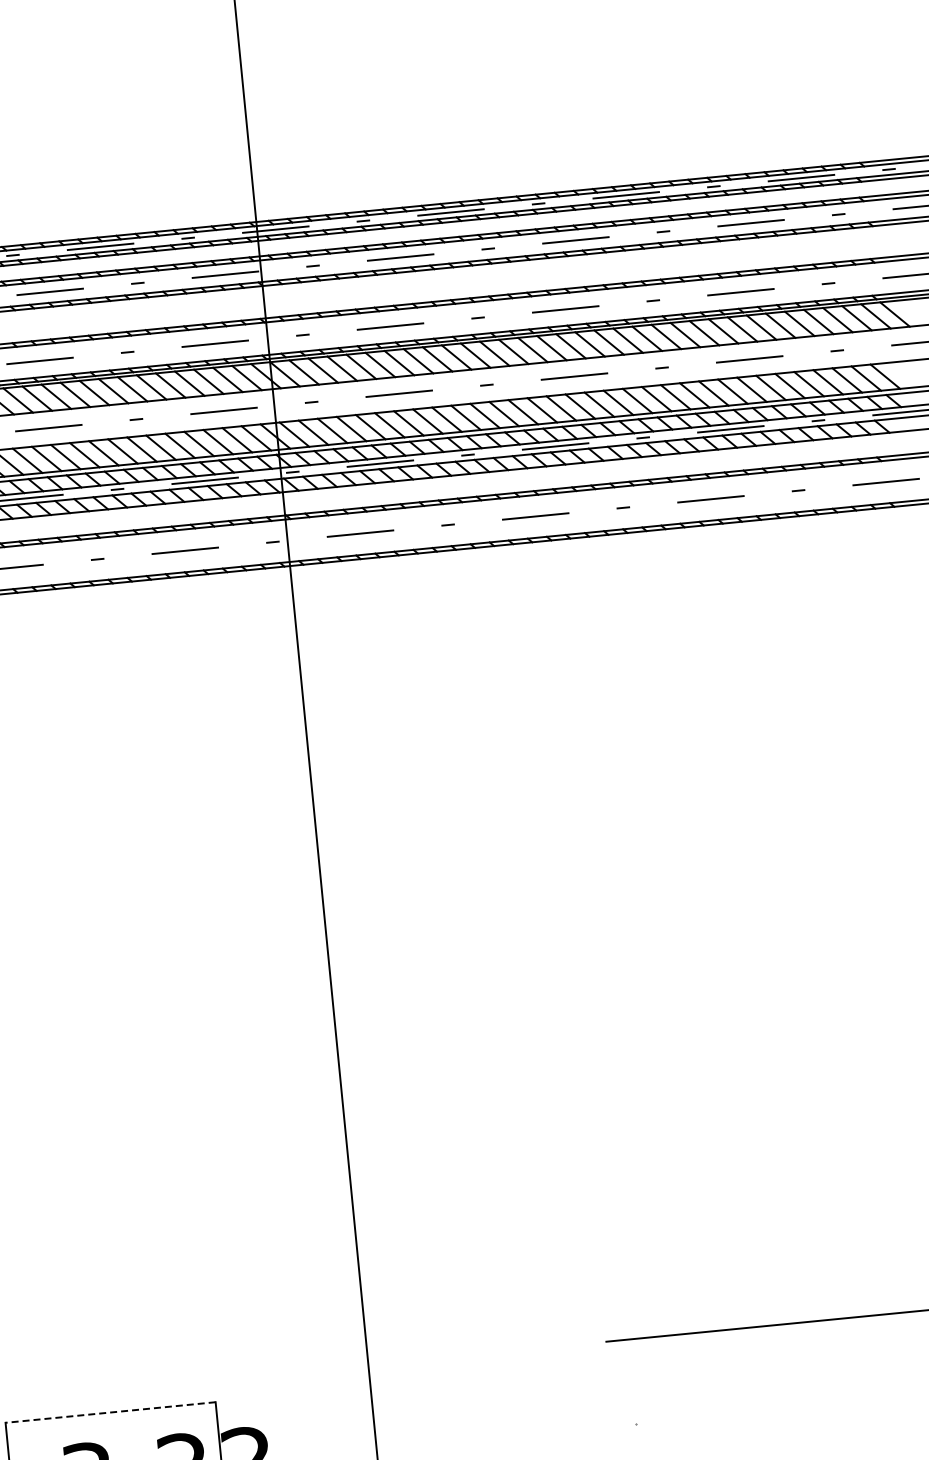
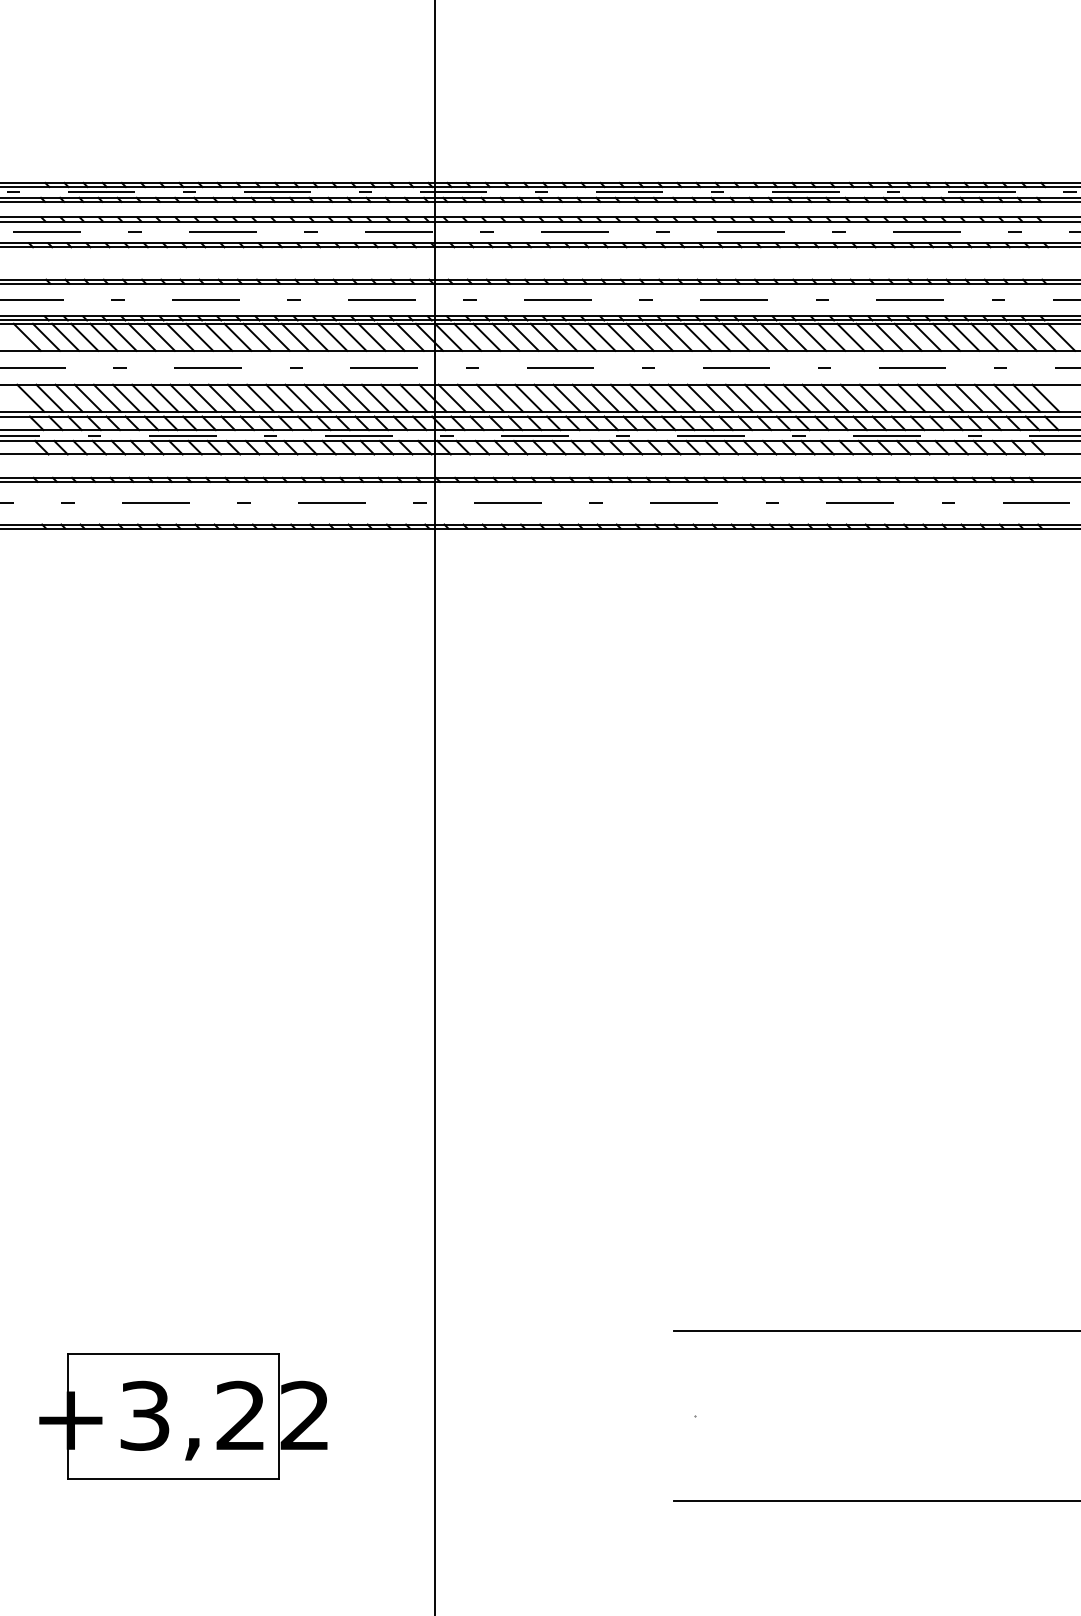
line: (110, 1412) -> (173, 1353), dashed -> solid

